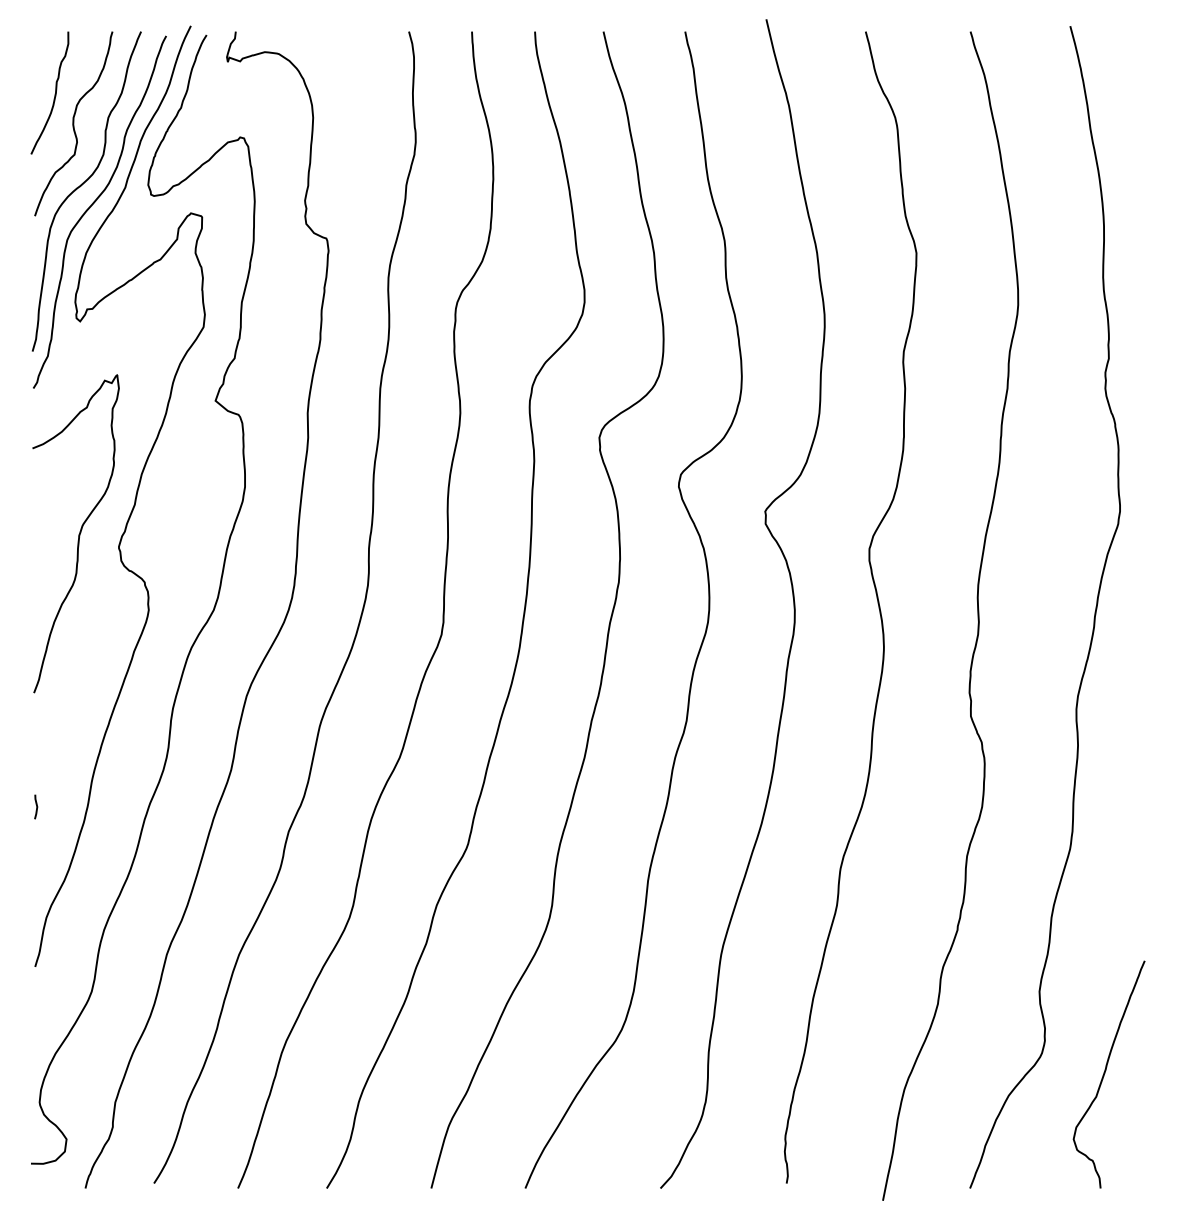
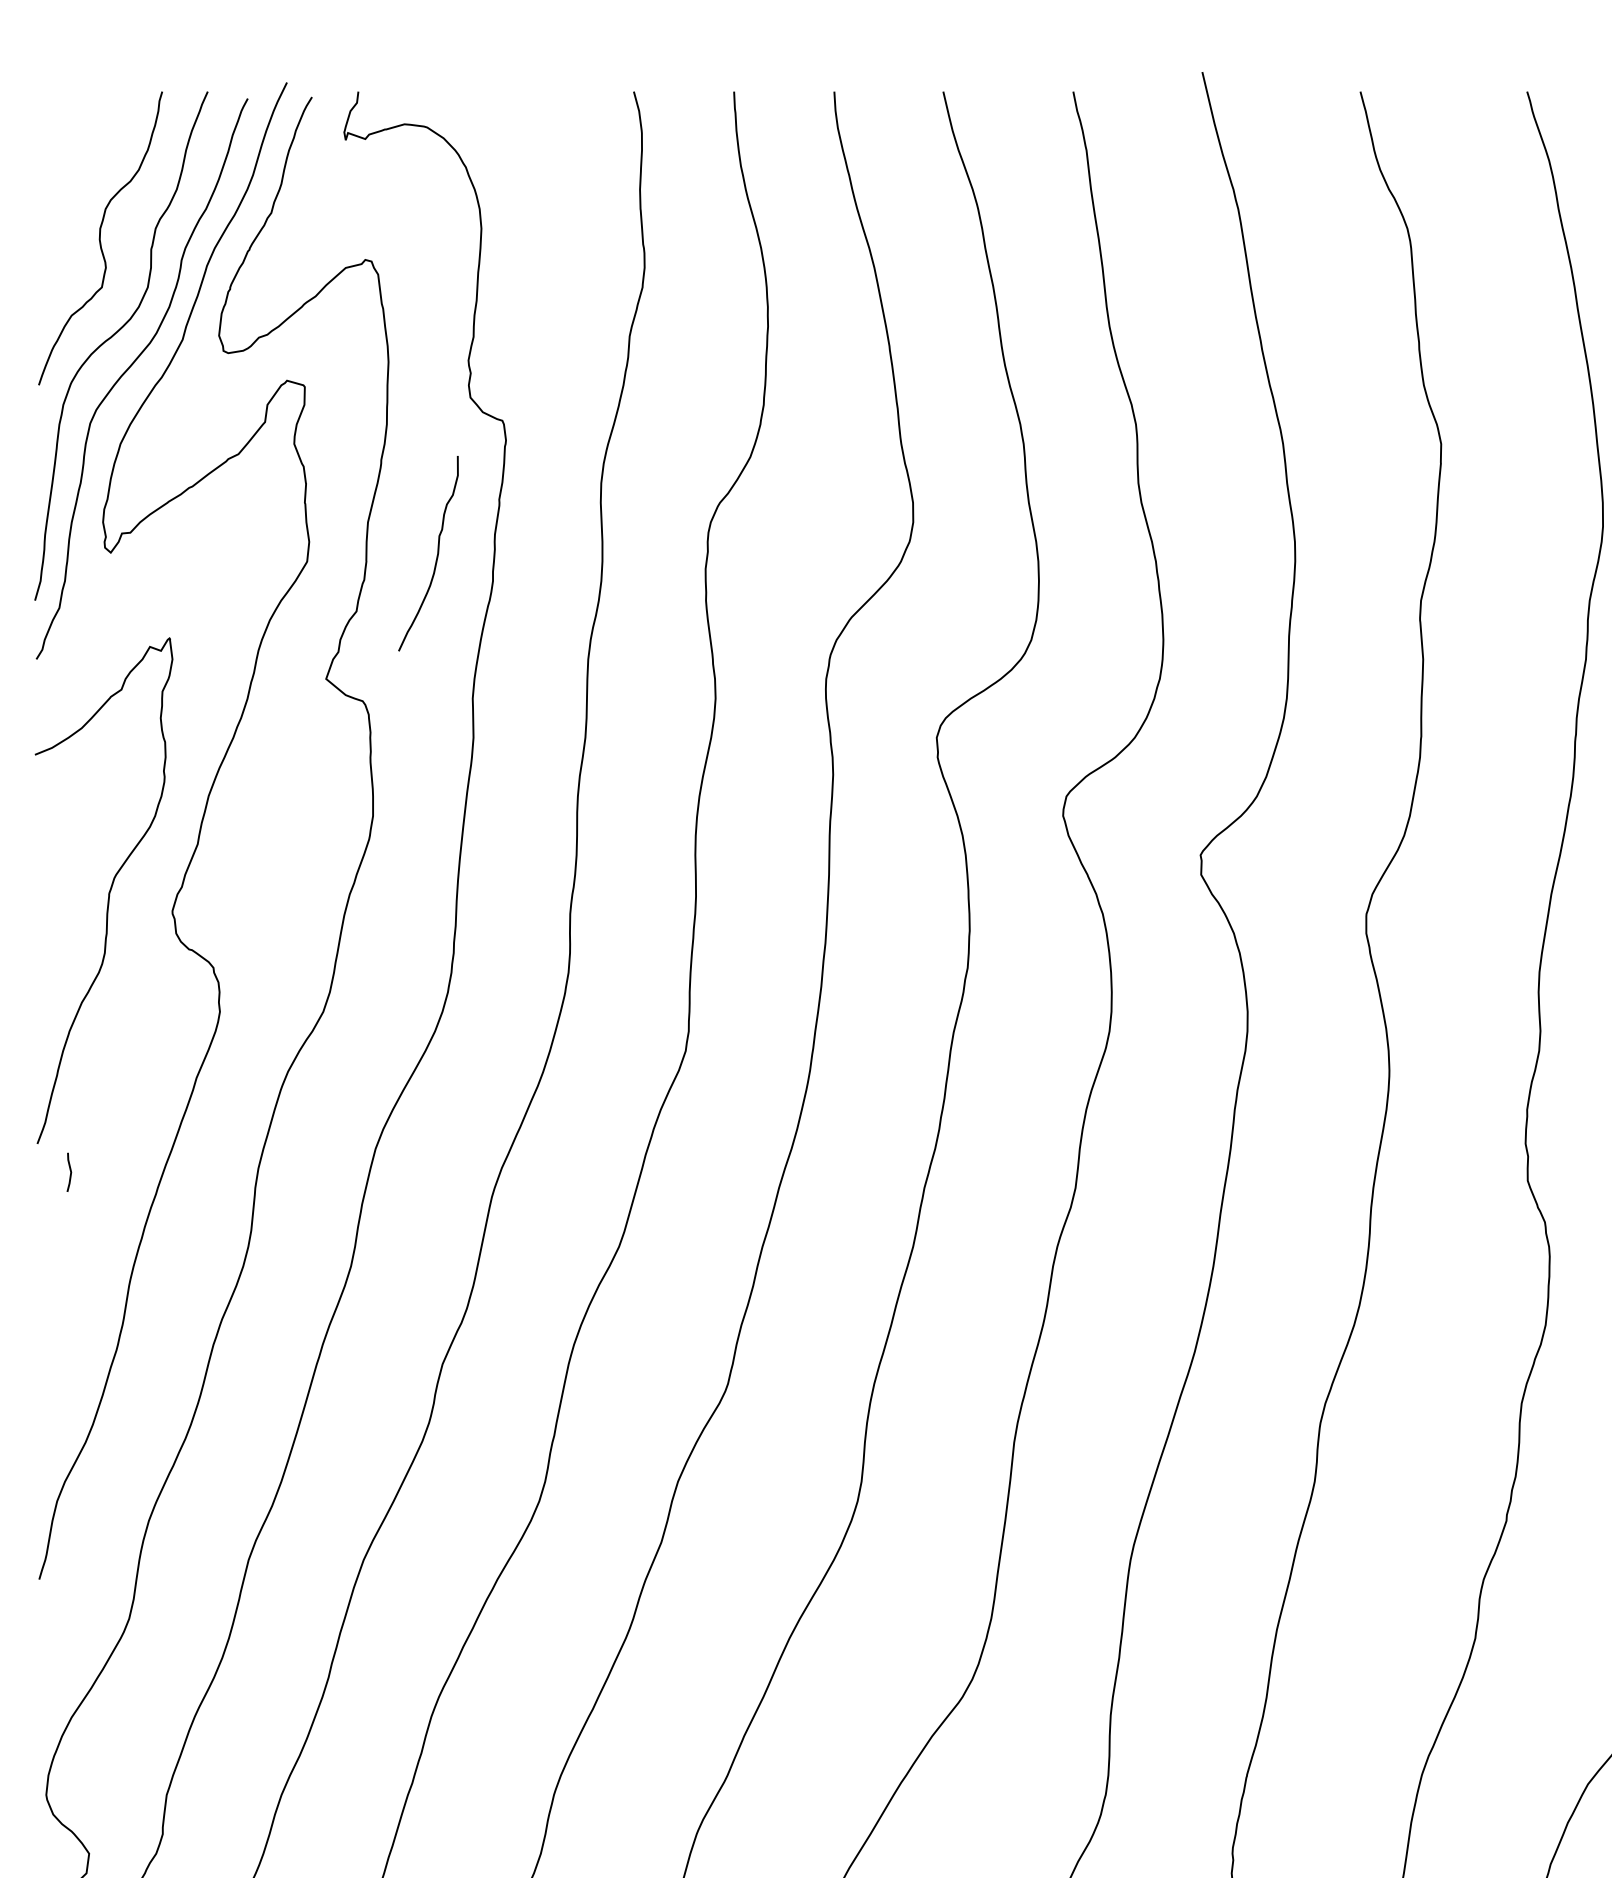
curve: (54, 94) -> (435, 555), moved
line: (36, 806) -> (69, 1171), moved

